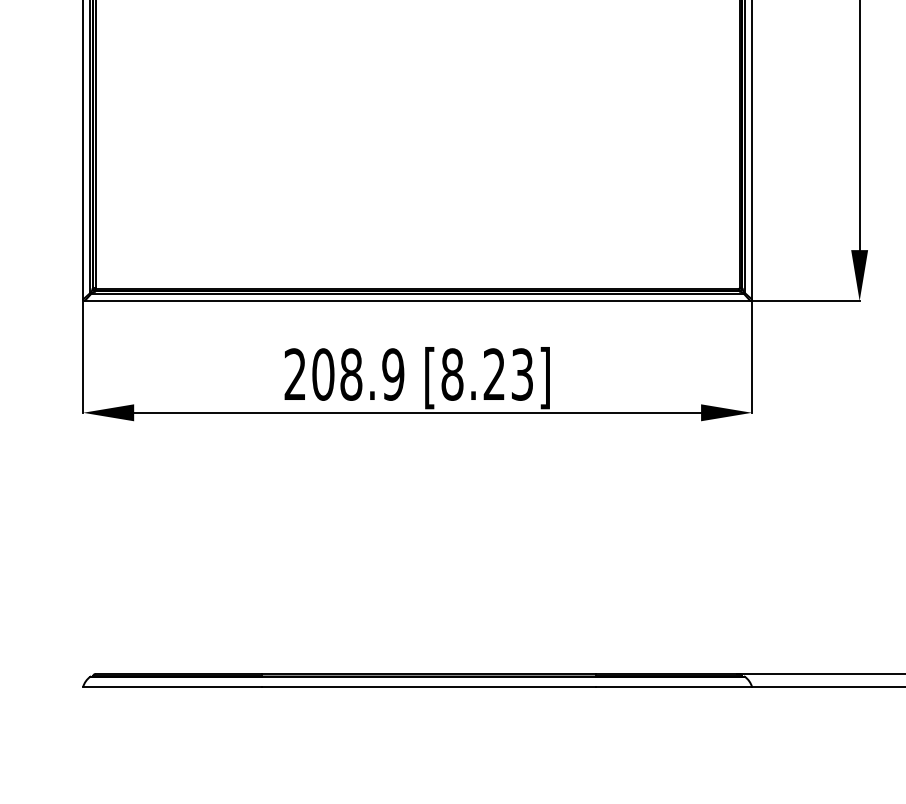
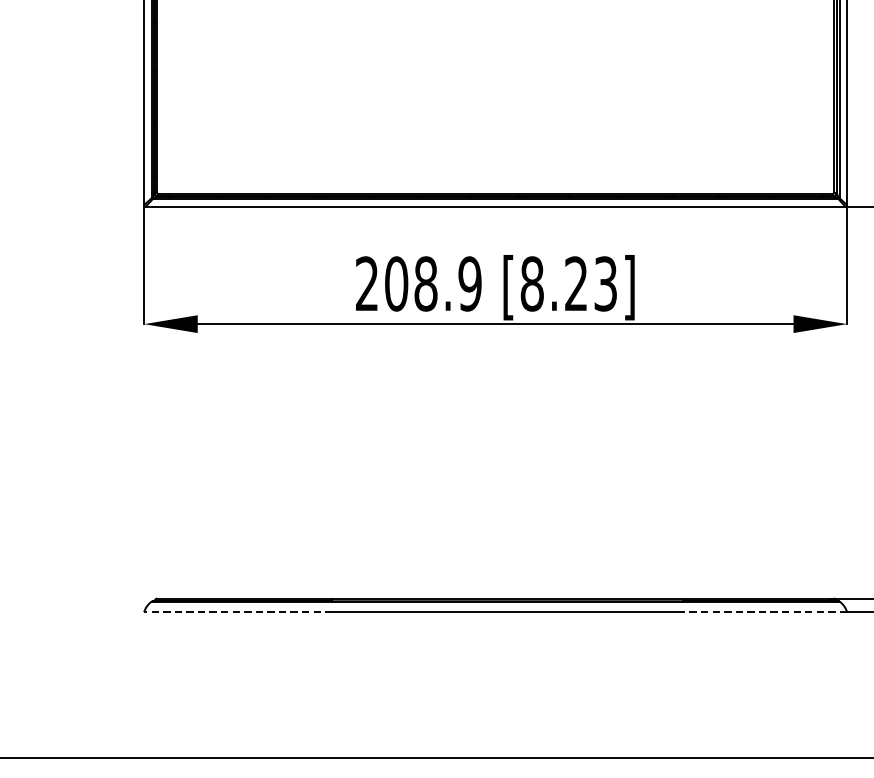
line: (172, 686) -> (238, 611), solid -> dashed
line: (673, 686) -> (764, 611), solid -> dashed

